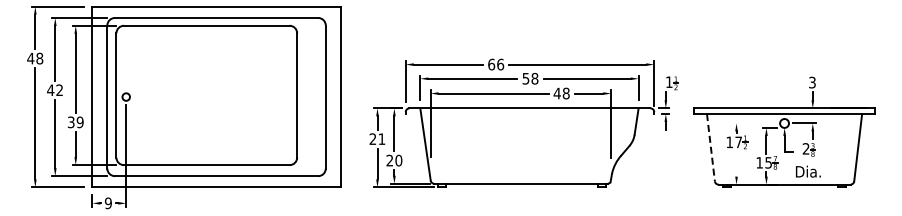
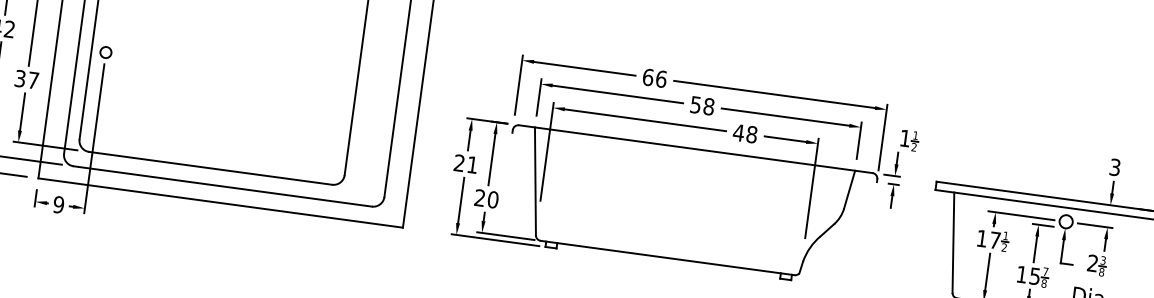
text: (79, 122) -> (32, 80), 39 -> 37
line: (753, 123) -> (1020, 215), added
line: (710, 147) -> (952, 242), dashed -> solid
line: (736, 163) -> (987, 270), added

